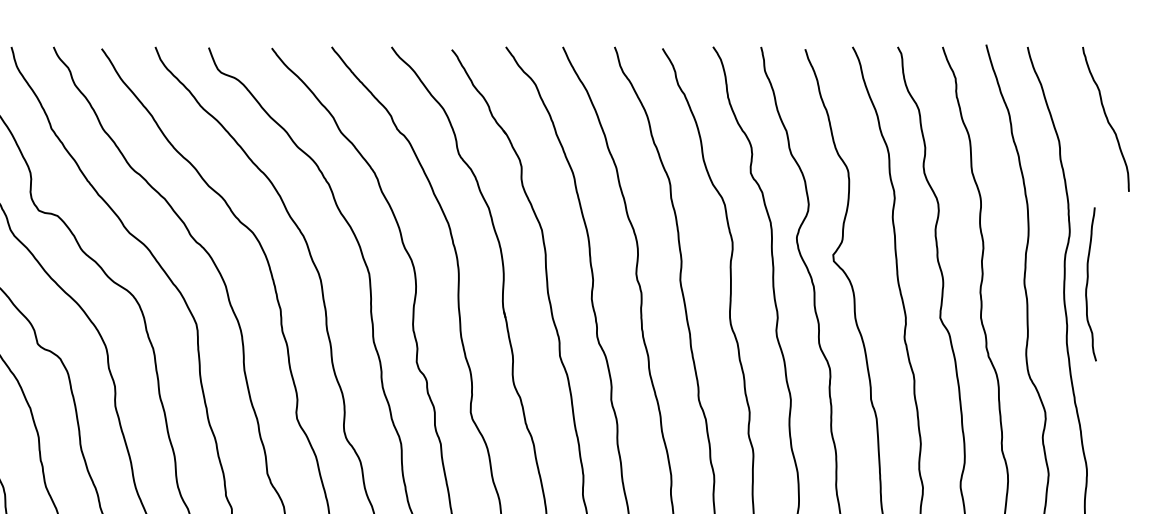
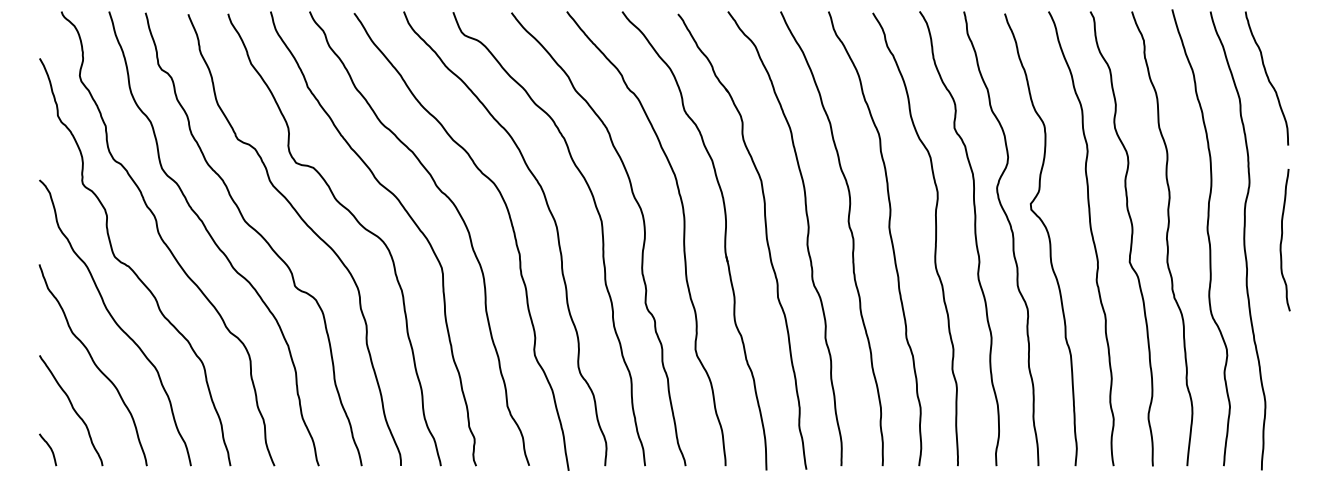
curve: (1106, 119) -> (1267, 78), moved
curve: (1088, 284) -> (1282, 240), moved

